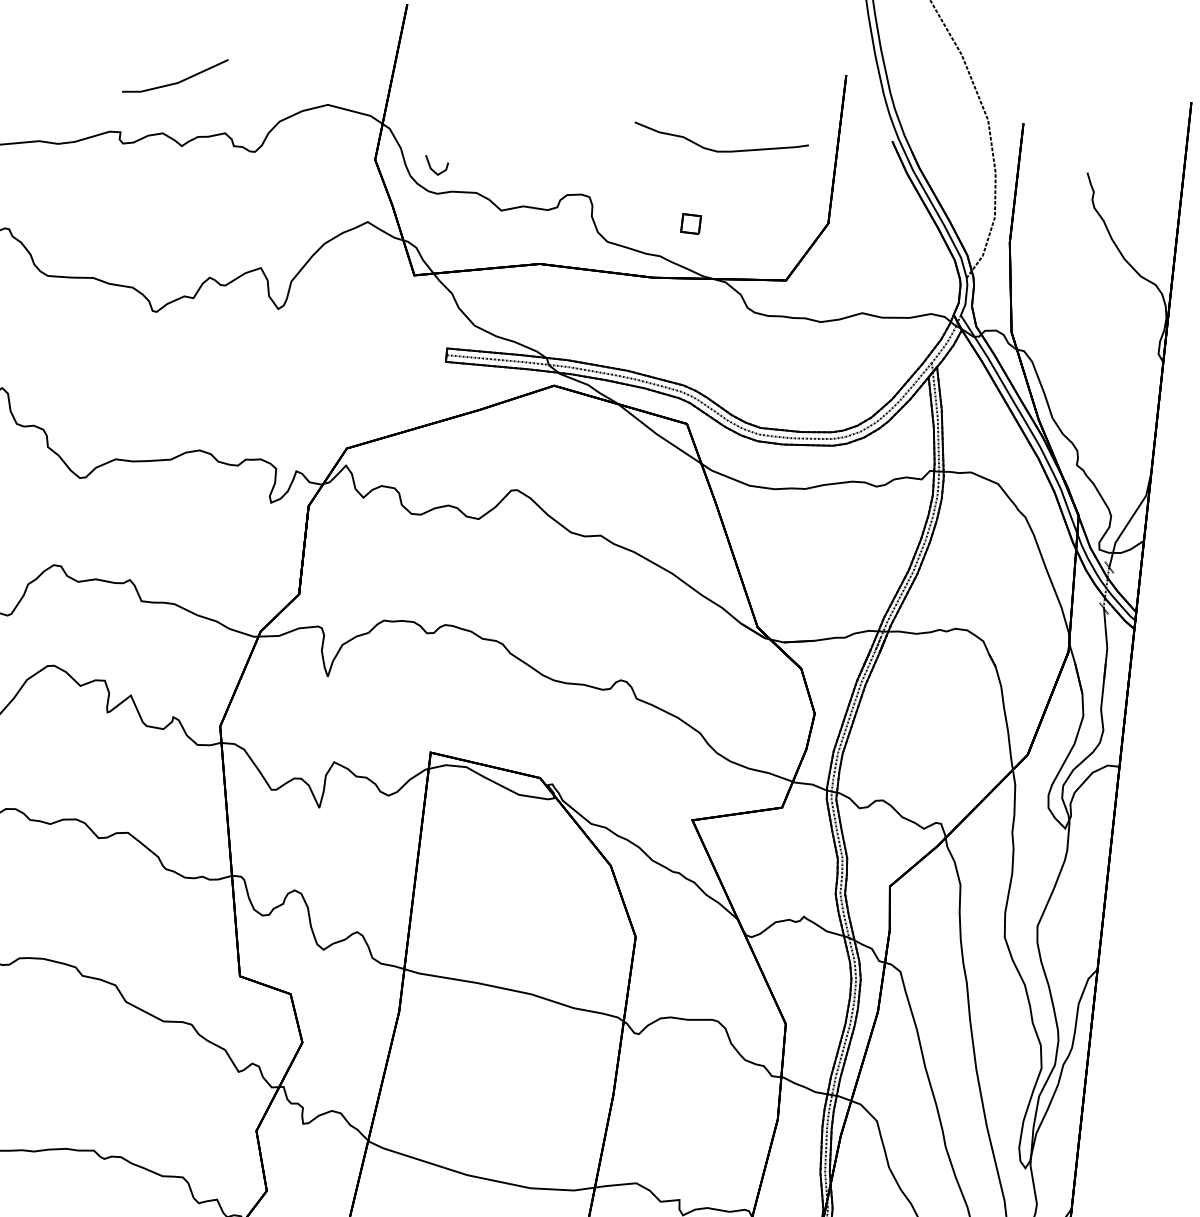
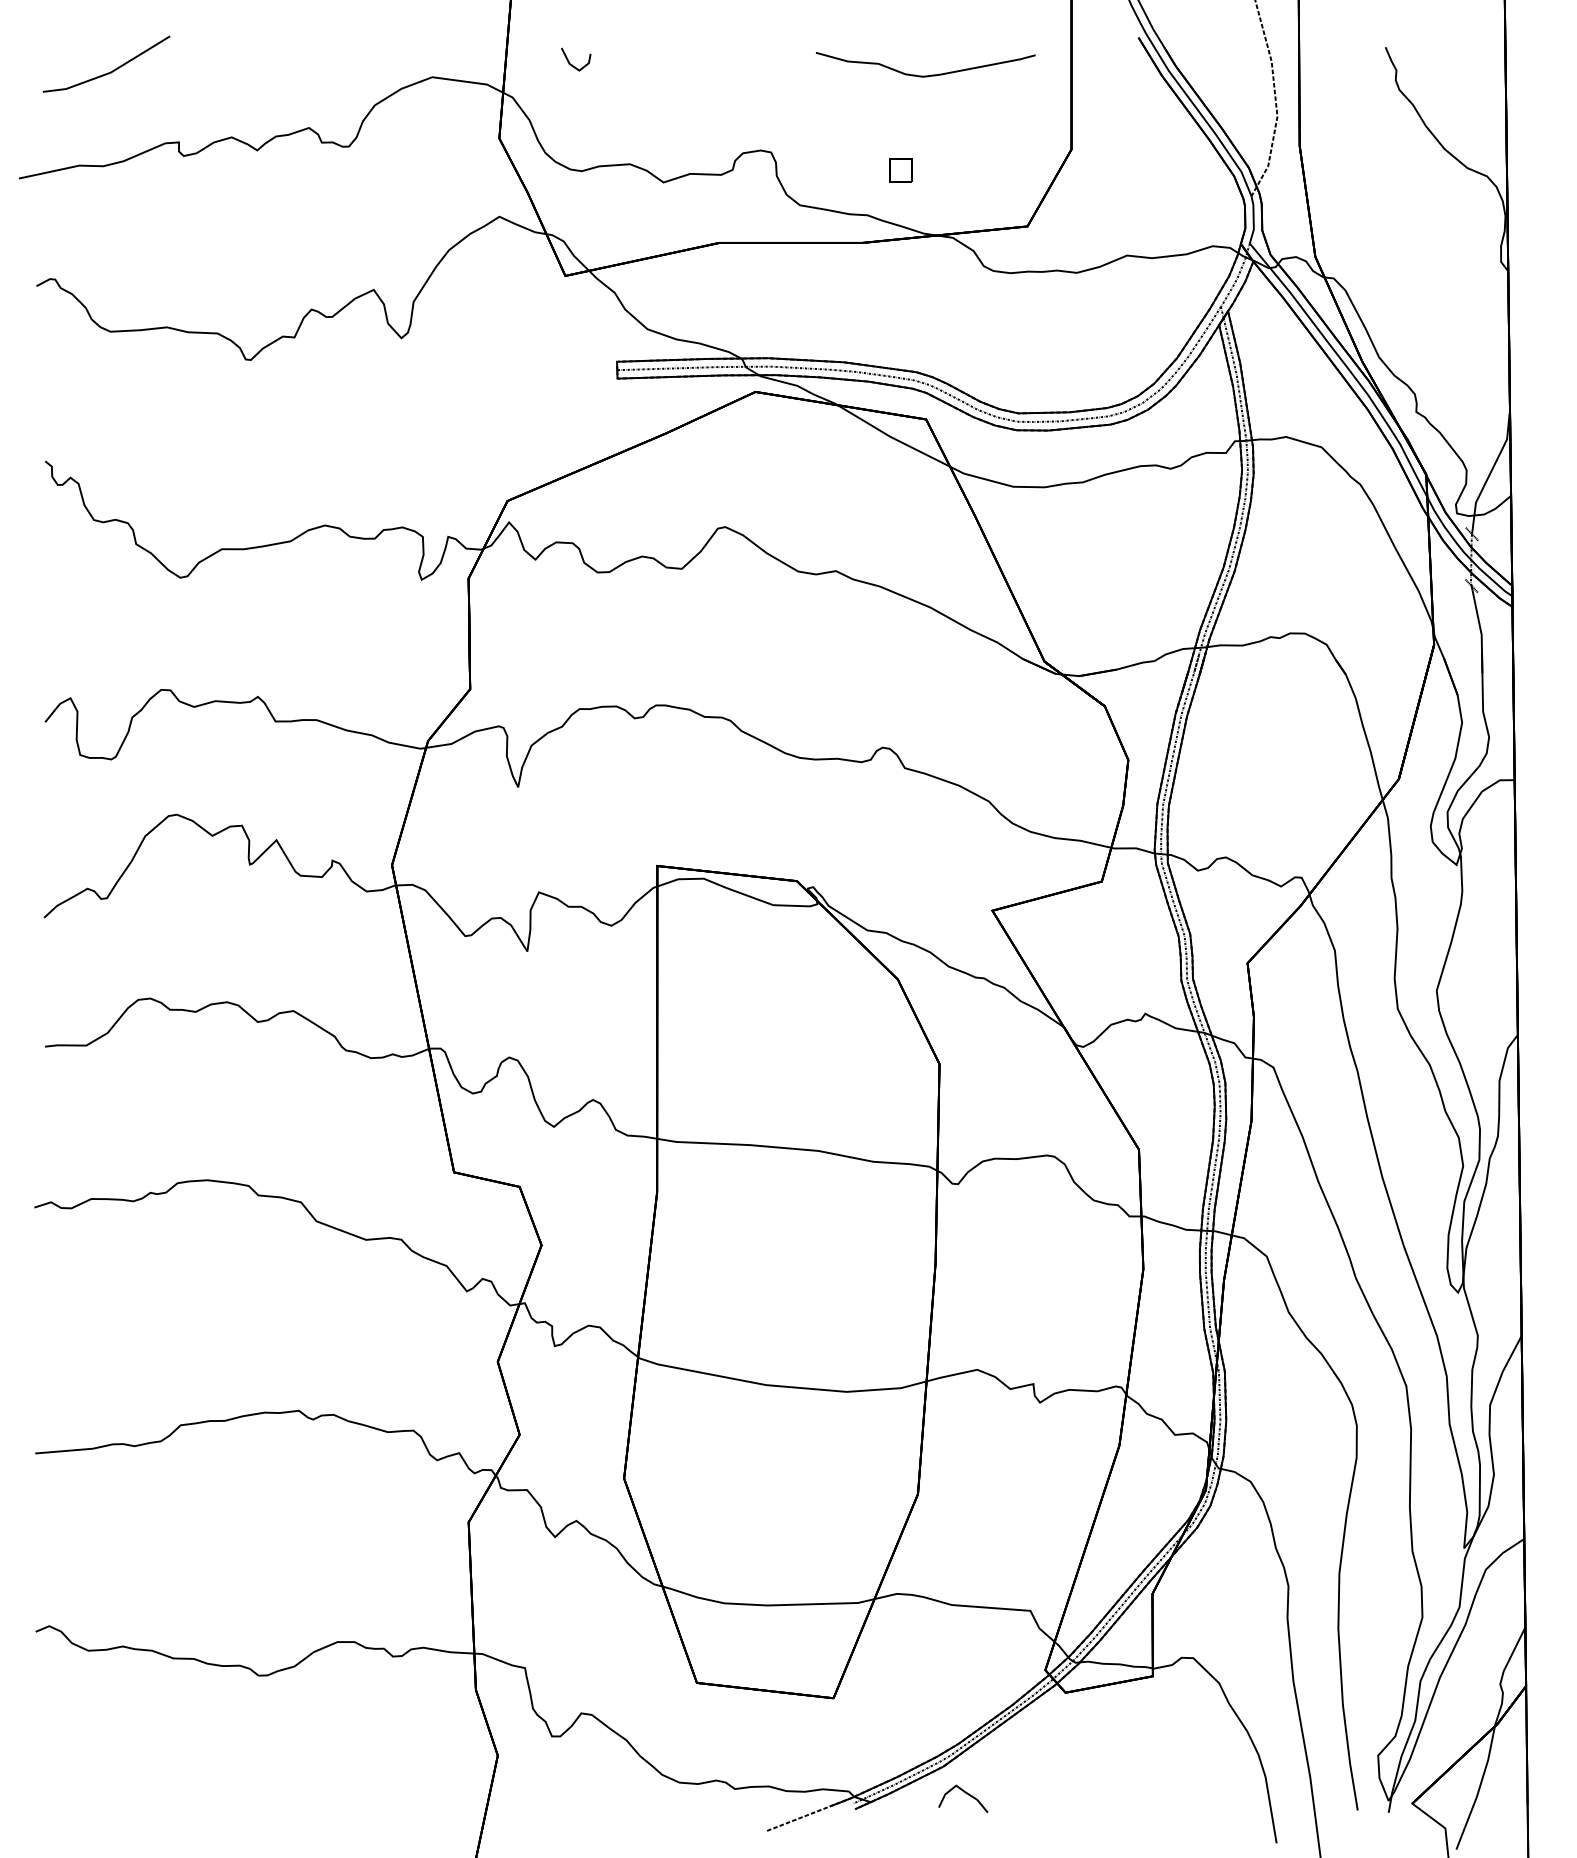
line: (177, 82) -> (110, 71), moved
line: (432, 169) -> (572, 64), moved

